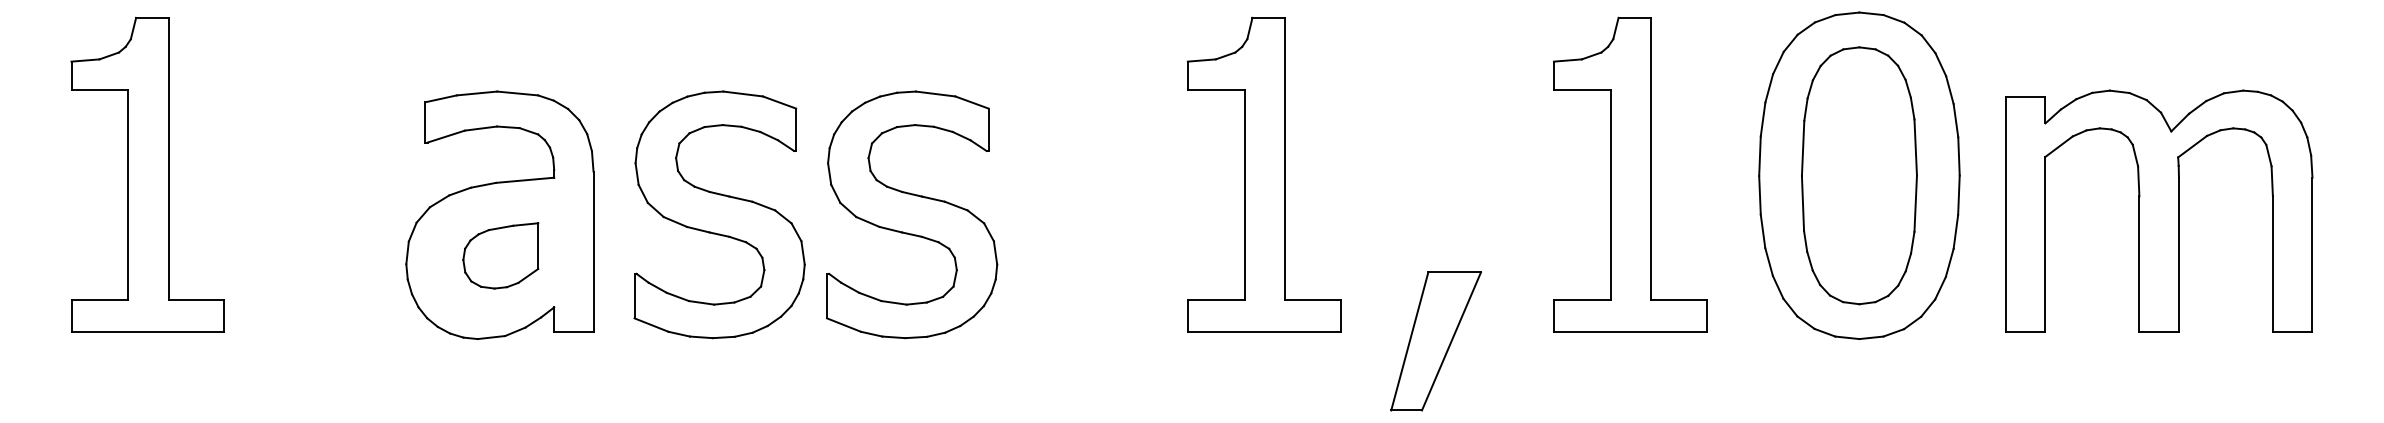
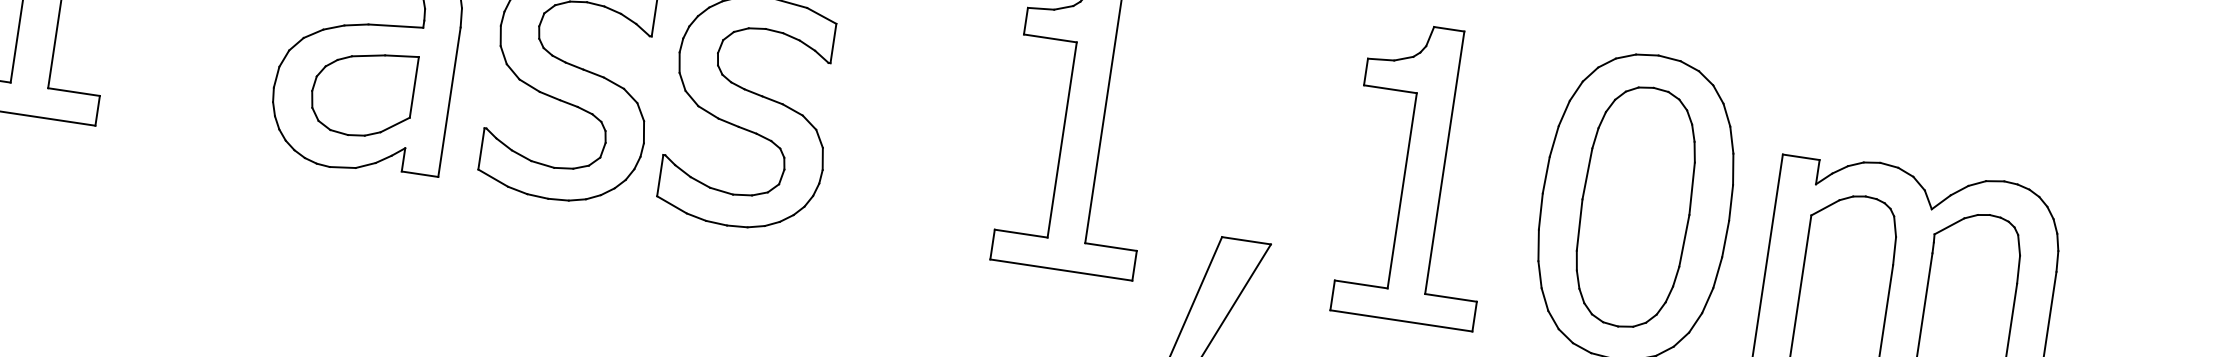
part: (500, 255) -> (362, 92), size x1.43

